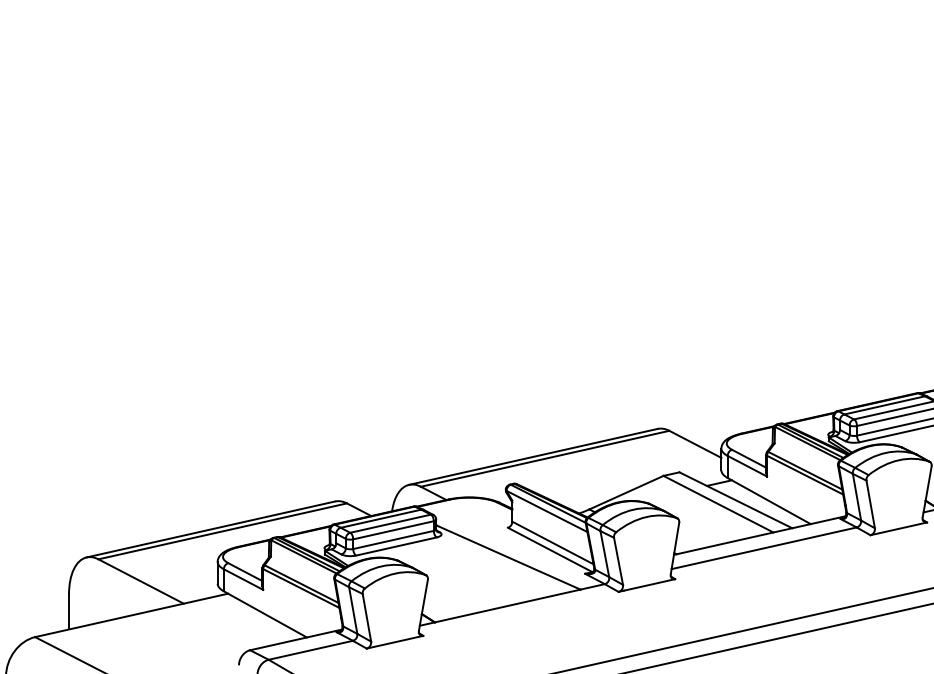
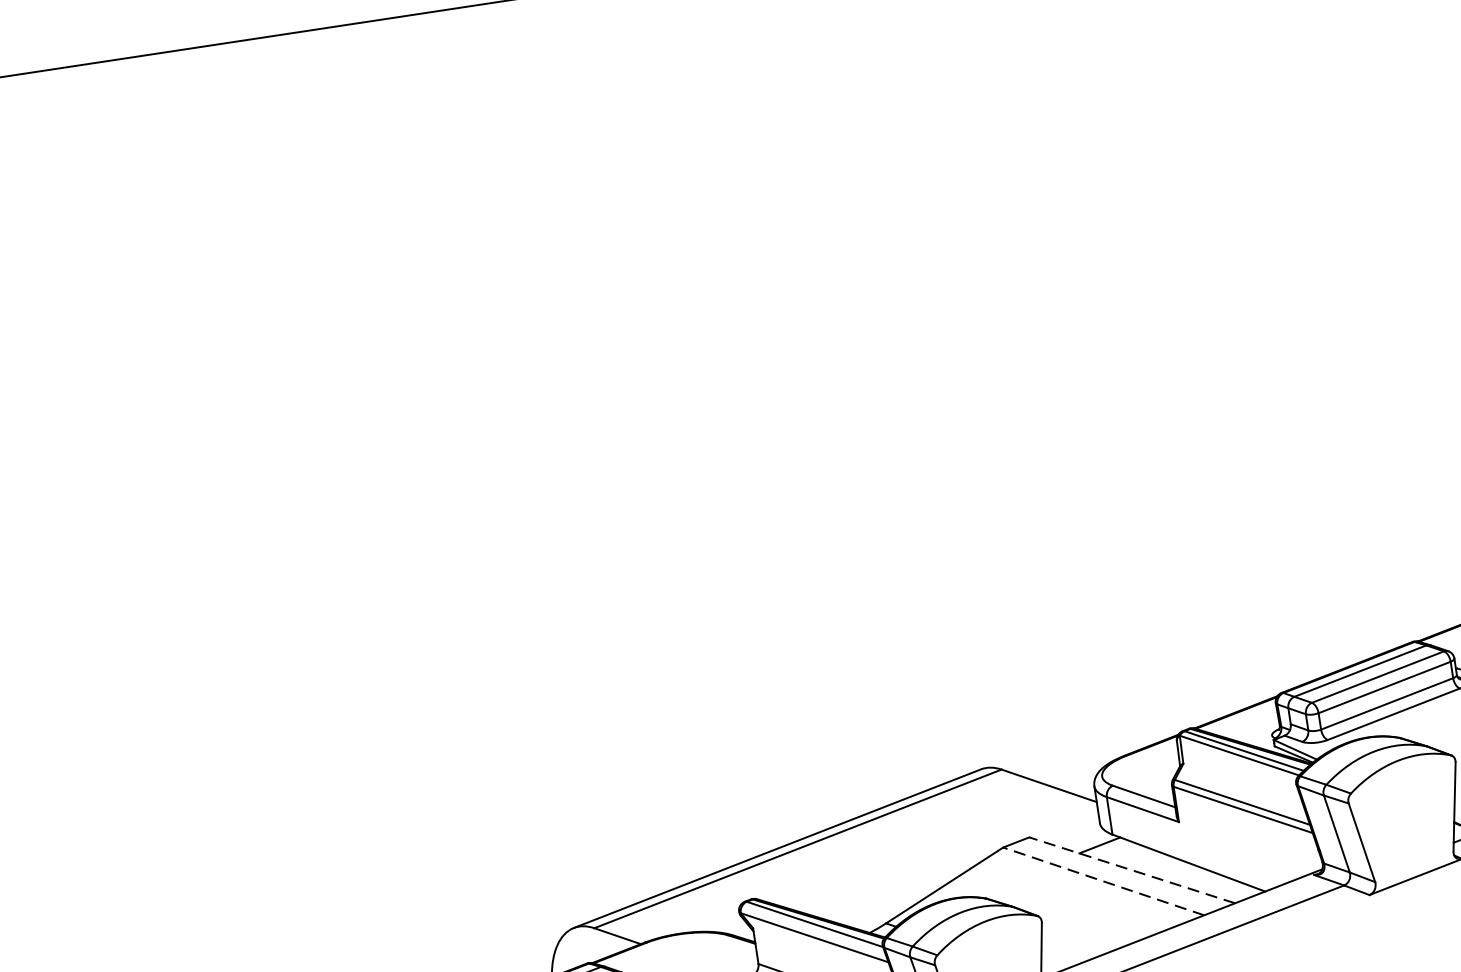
line: (735, 500) -> (1131, 870), solid -> dashed
line: (718, 504) -> (1103, 881), solid -> dashed

